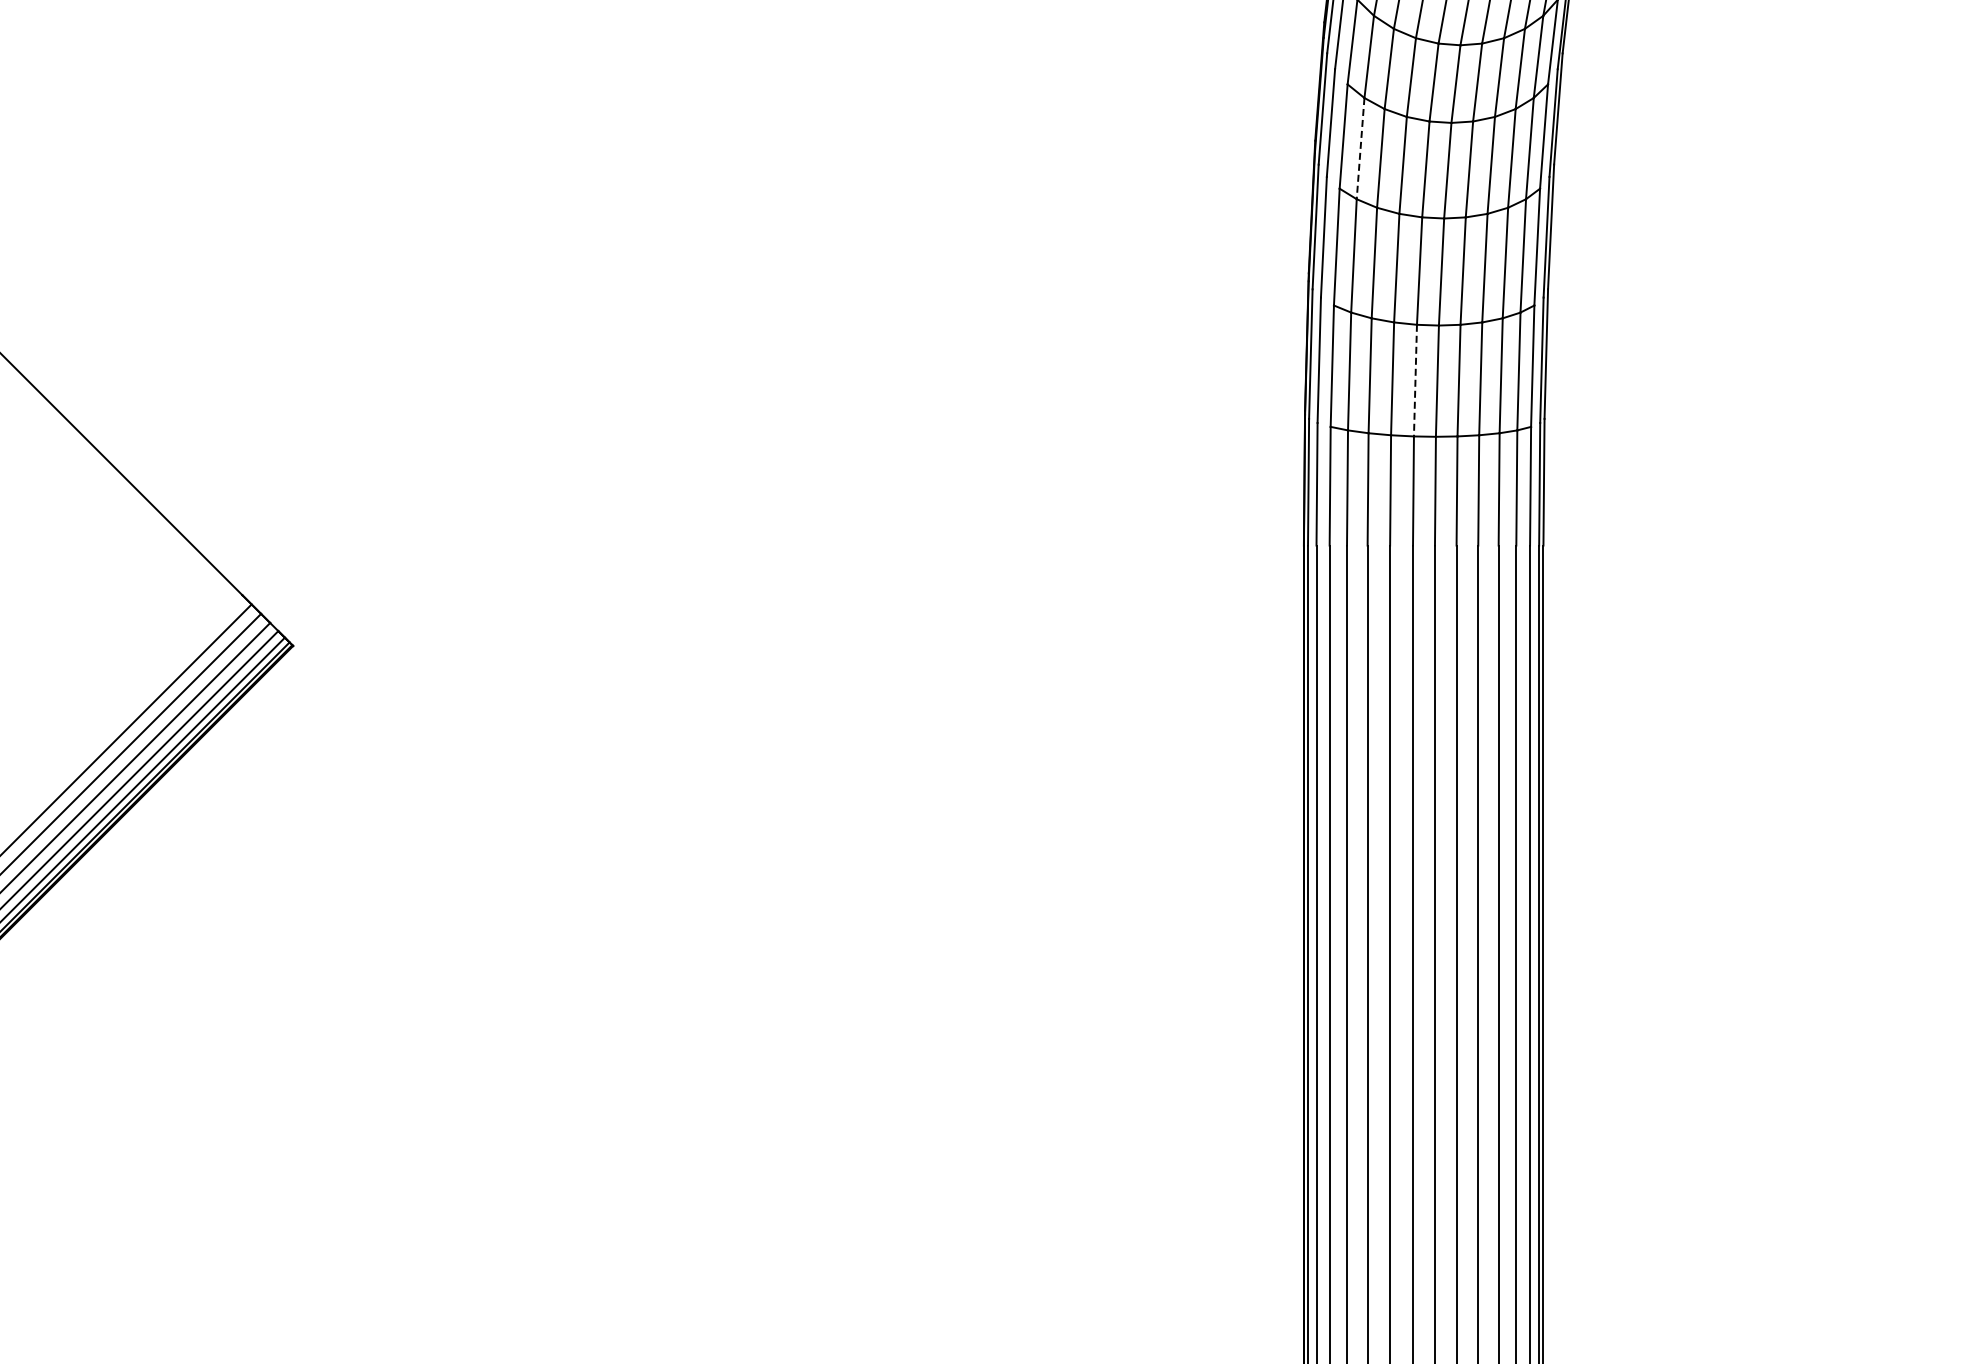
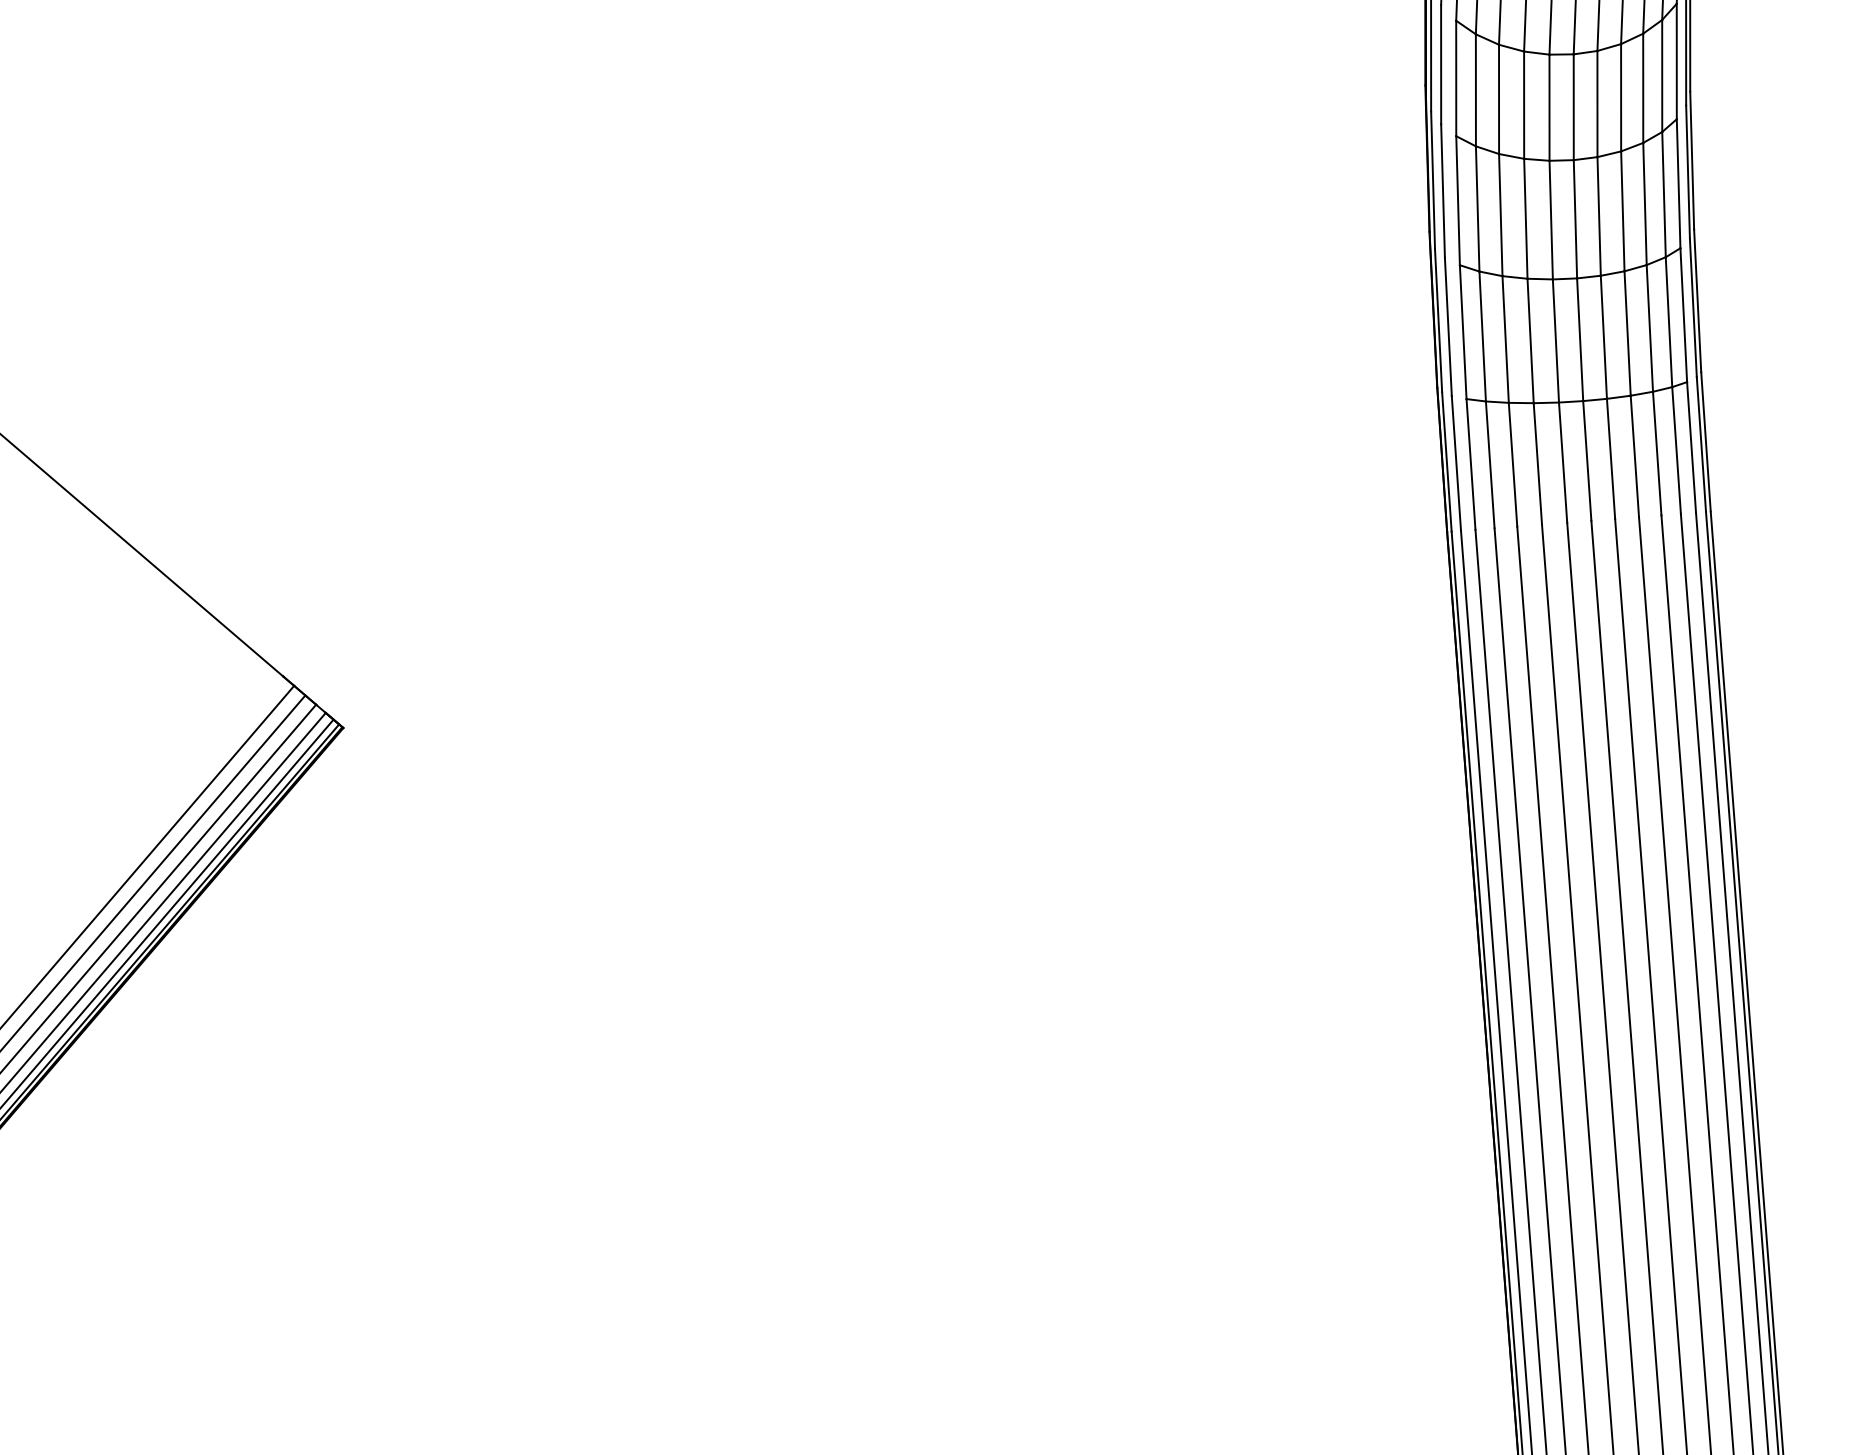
line: (1360, 148) -> (1475, 90), dashed -> solid
line: (1415, 380) -> (1555, 340), dashed -> solid

